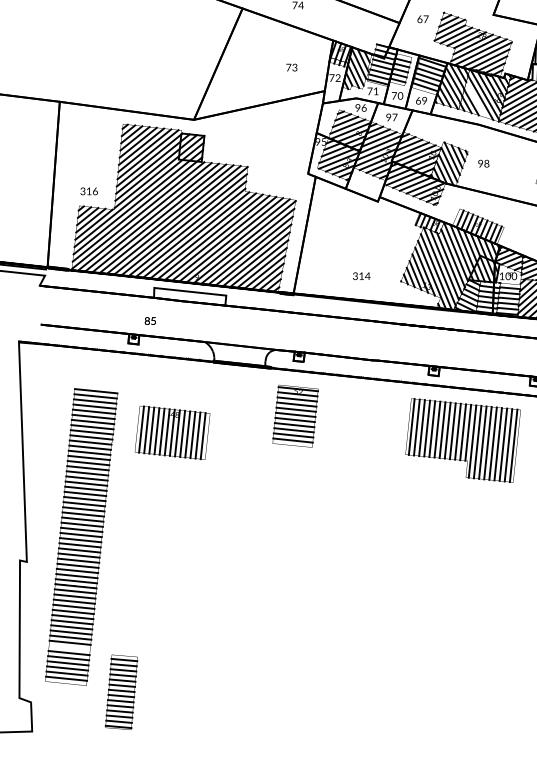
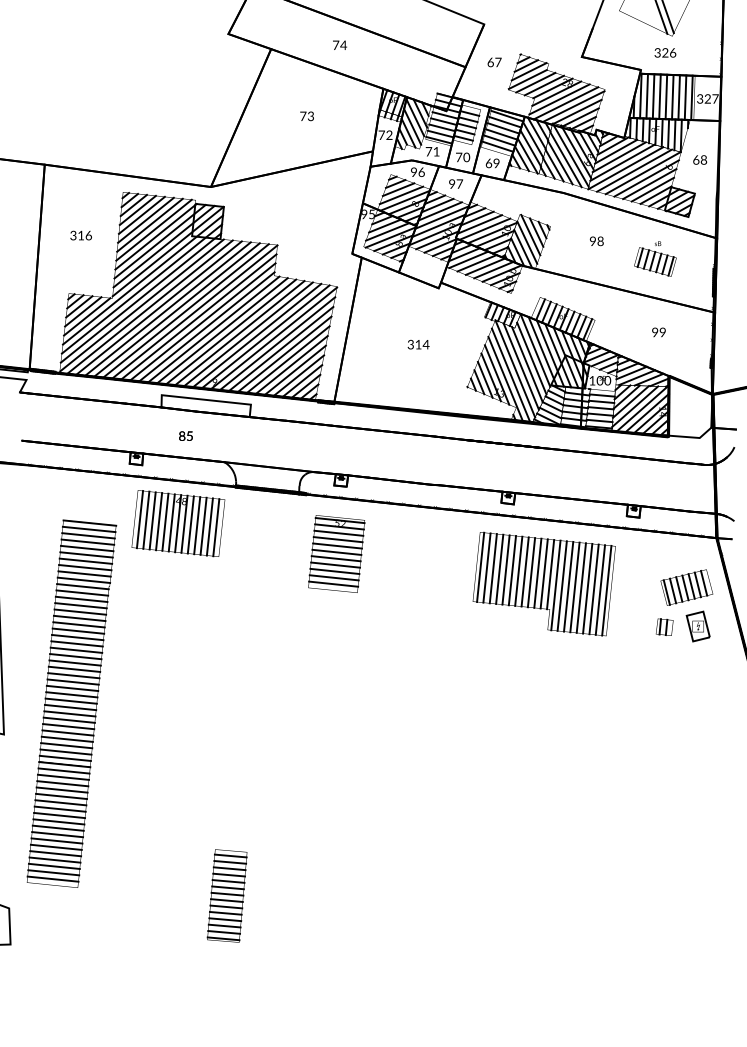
text: (291, 67) -> (306, 116), moved
line: (476, 100) -> (560, 162), added
text: (483, 163) -> (596, 241), moved
text: (88, 191) -> (80, 235), moved
text: (361, 276) -> (418, 344), moved
text: (150, 320) -> (185, 435), moved
part: (172, 432) -> (178, 523), moved
line: (69, 647) -> (56, 840), added
part: (120, 691) -> (226, 895), moved

